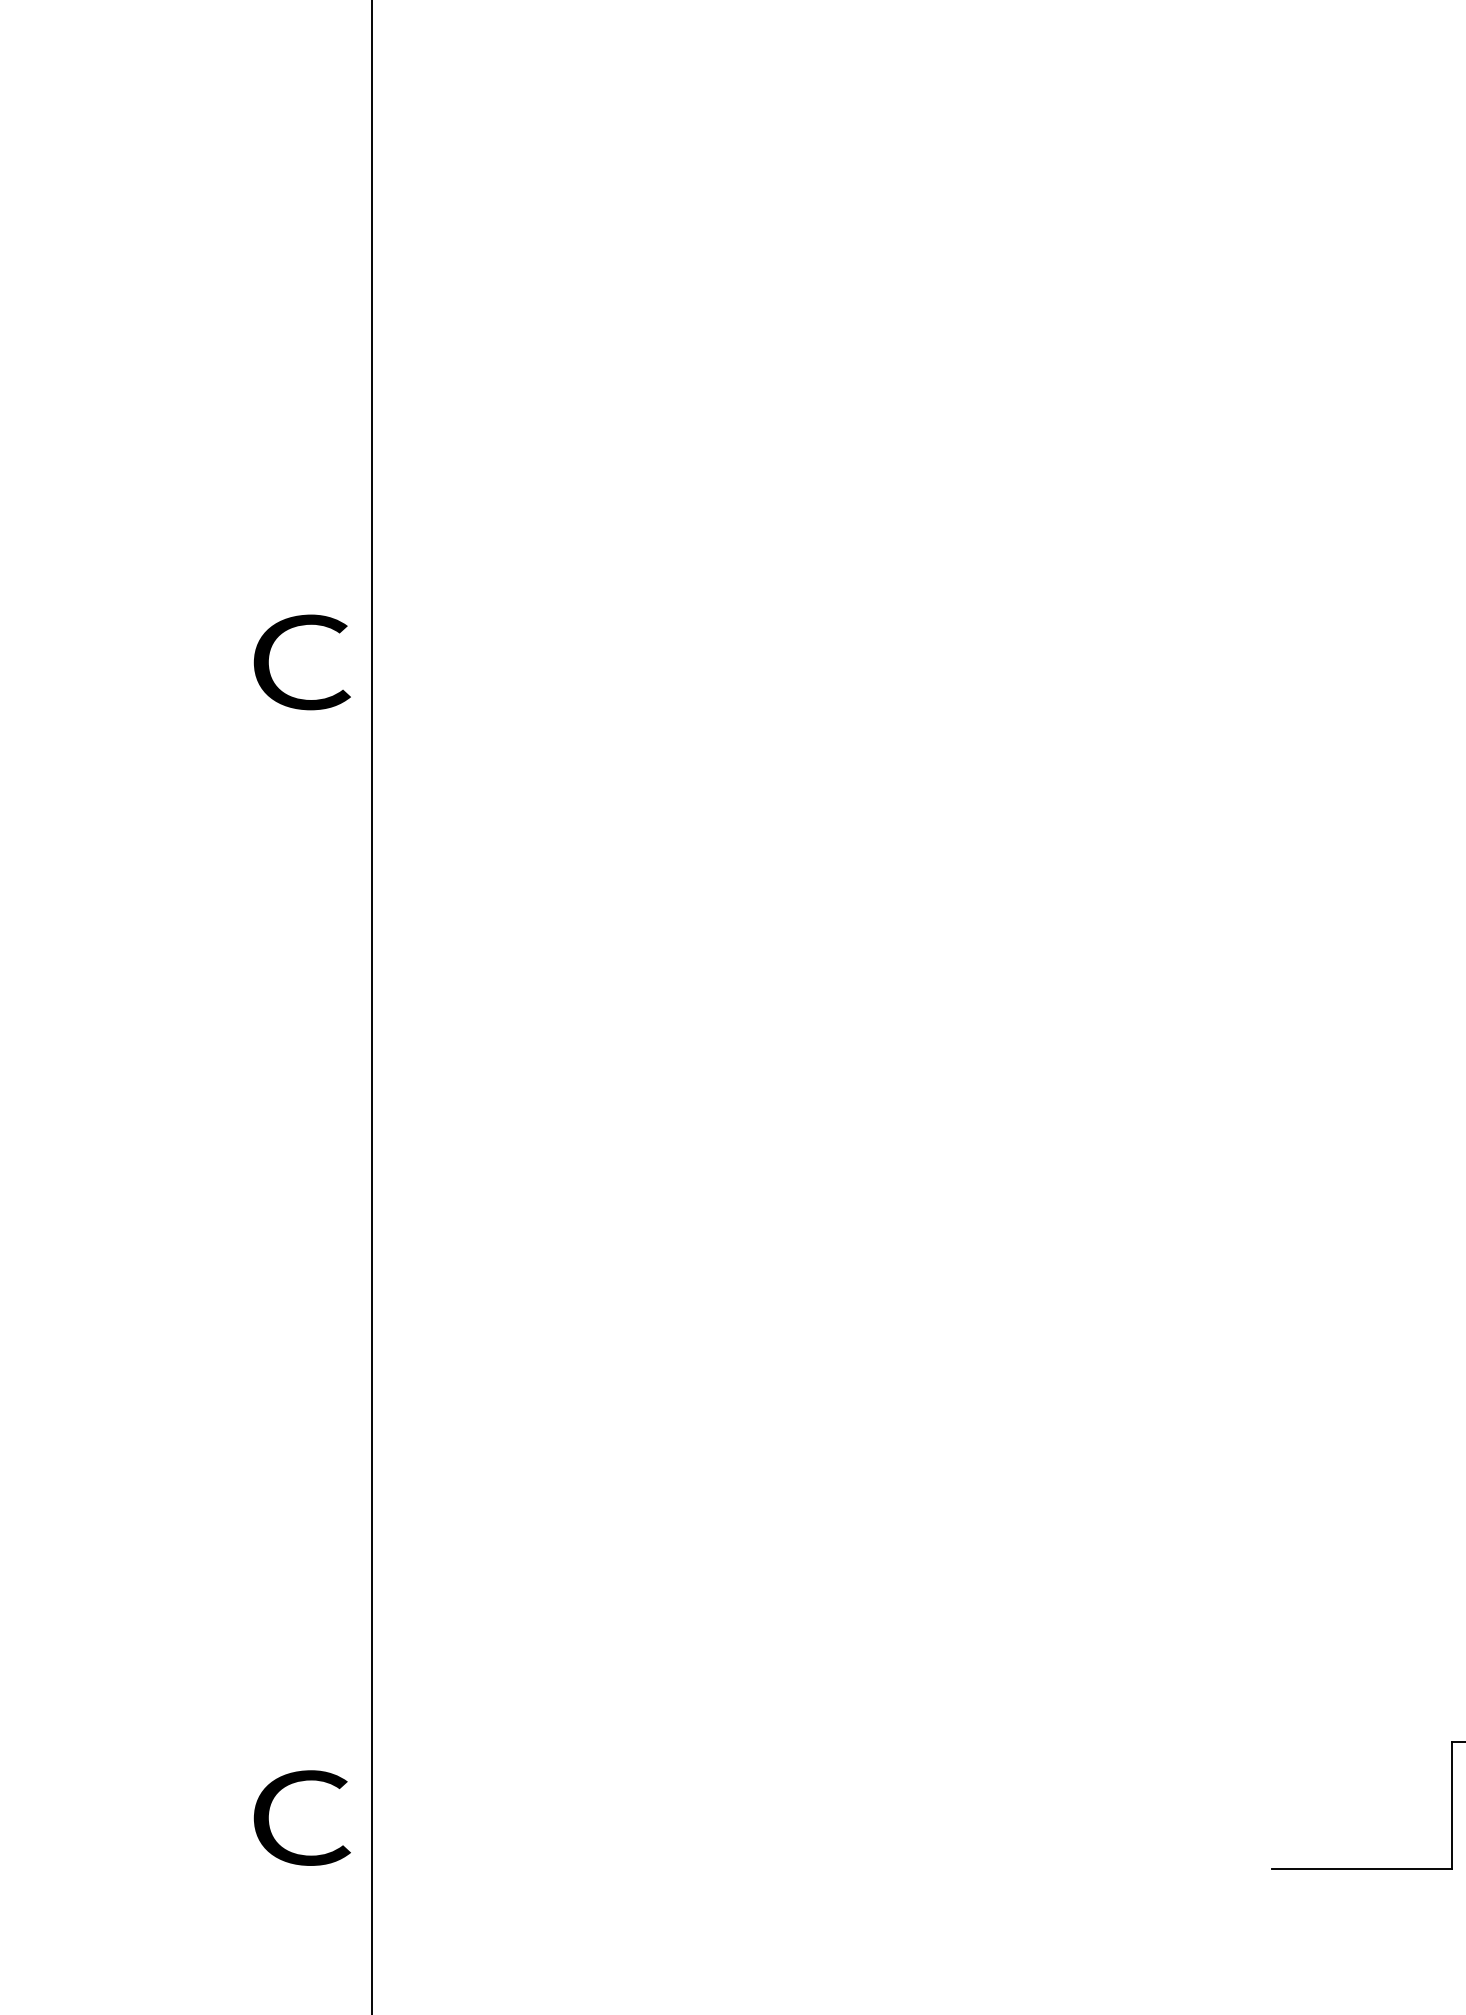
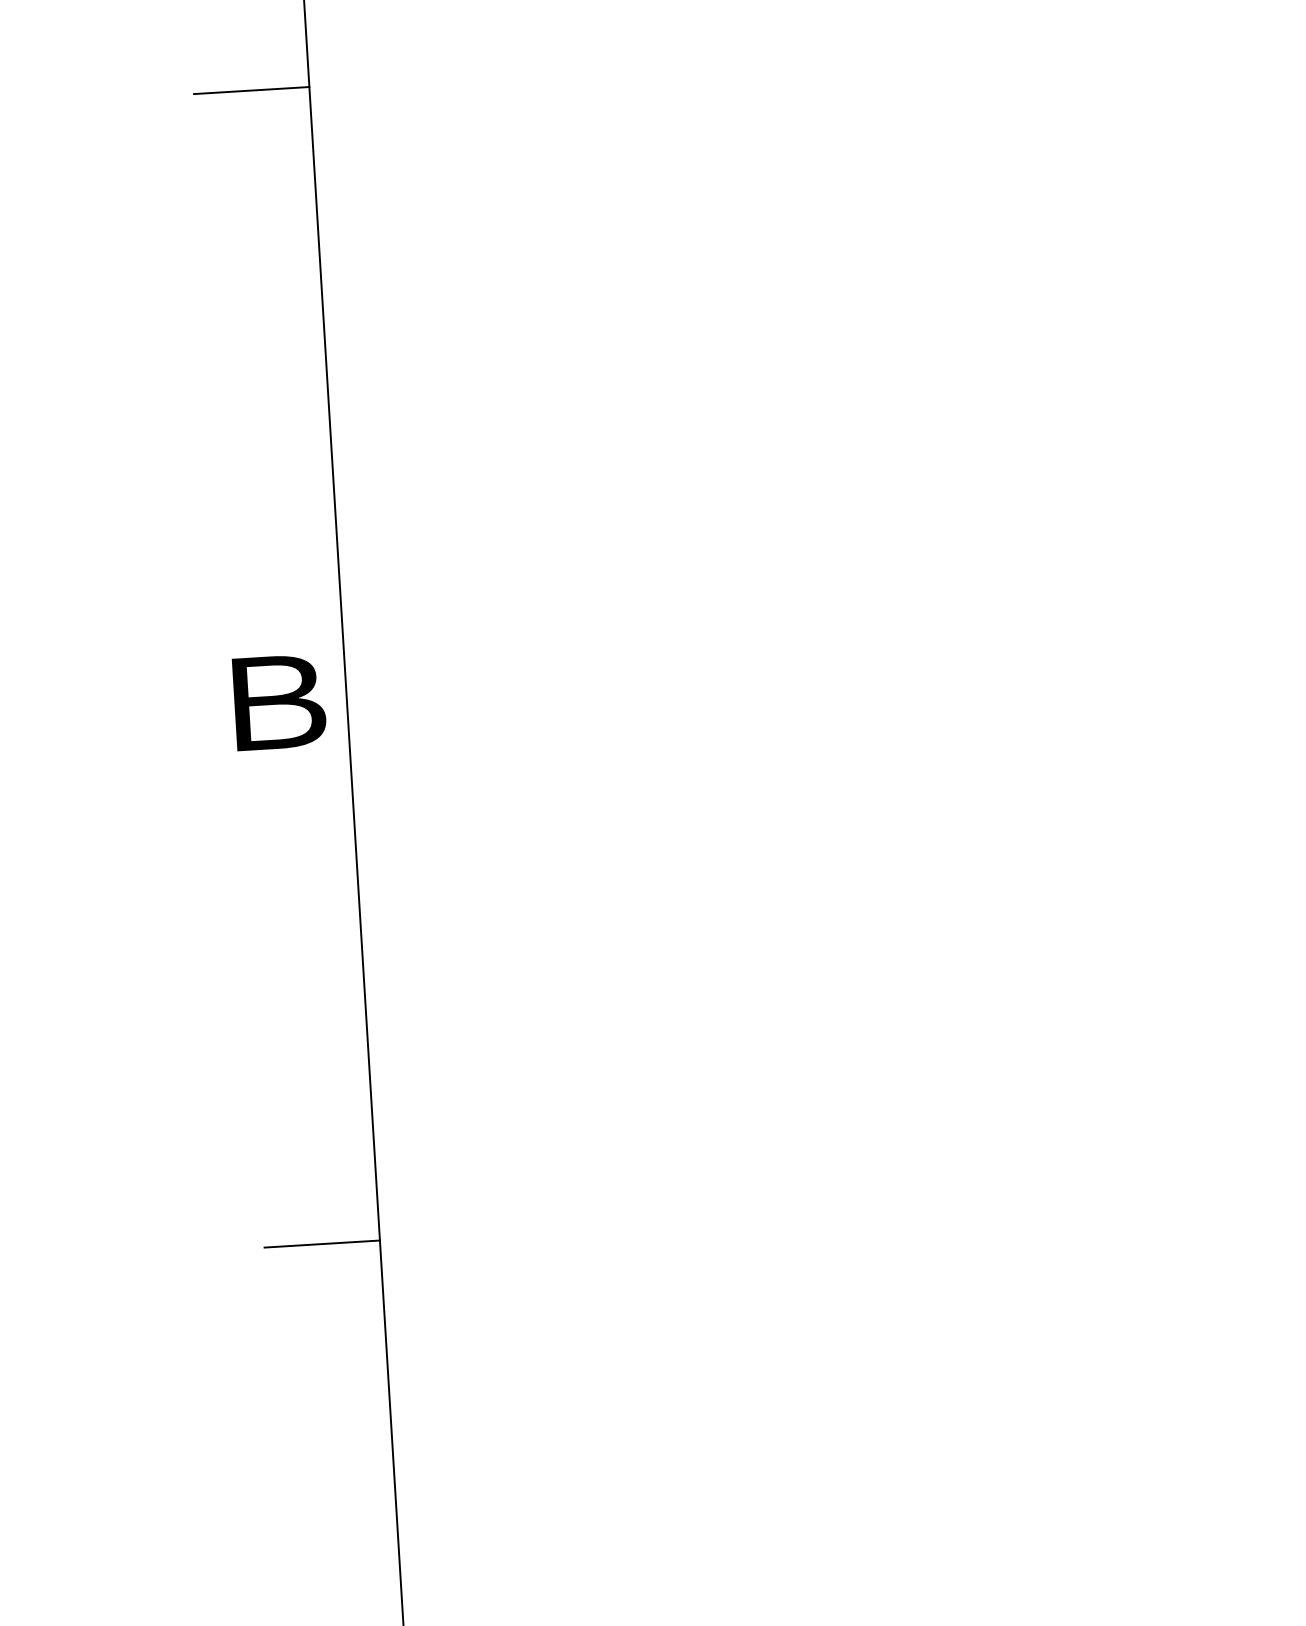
line: (313, 50) -> (251, 90), added
text: (301, 662) -> (276, 702), Ｃ -> Ｂ
line: (313, 1205) -> (321, 1243), added

